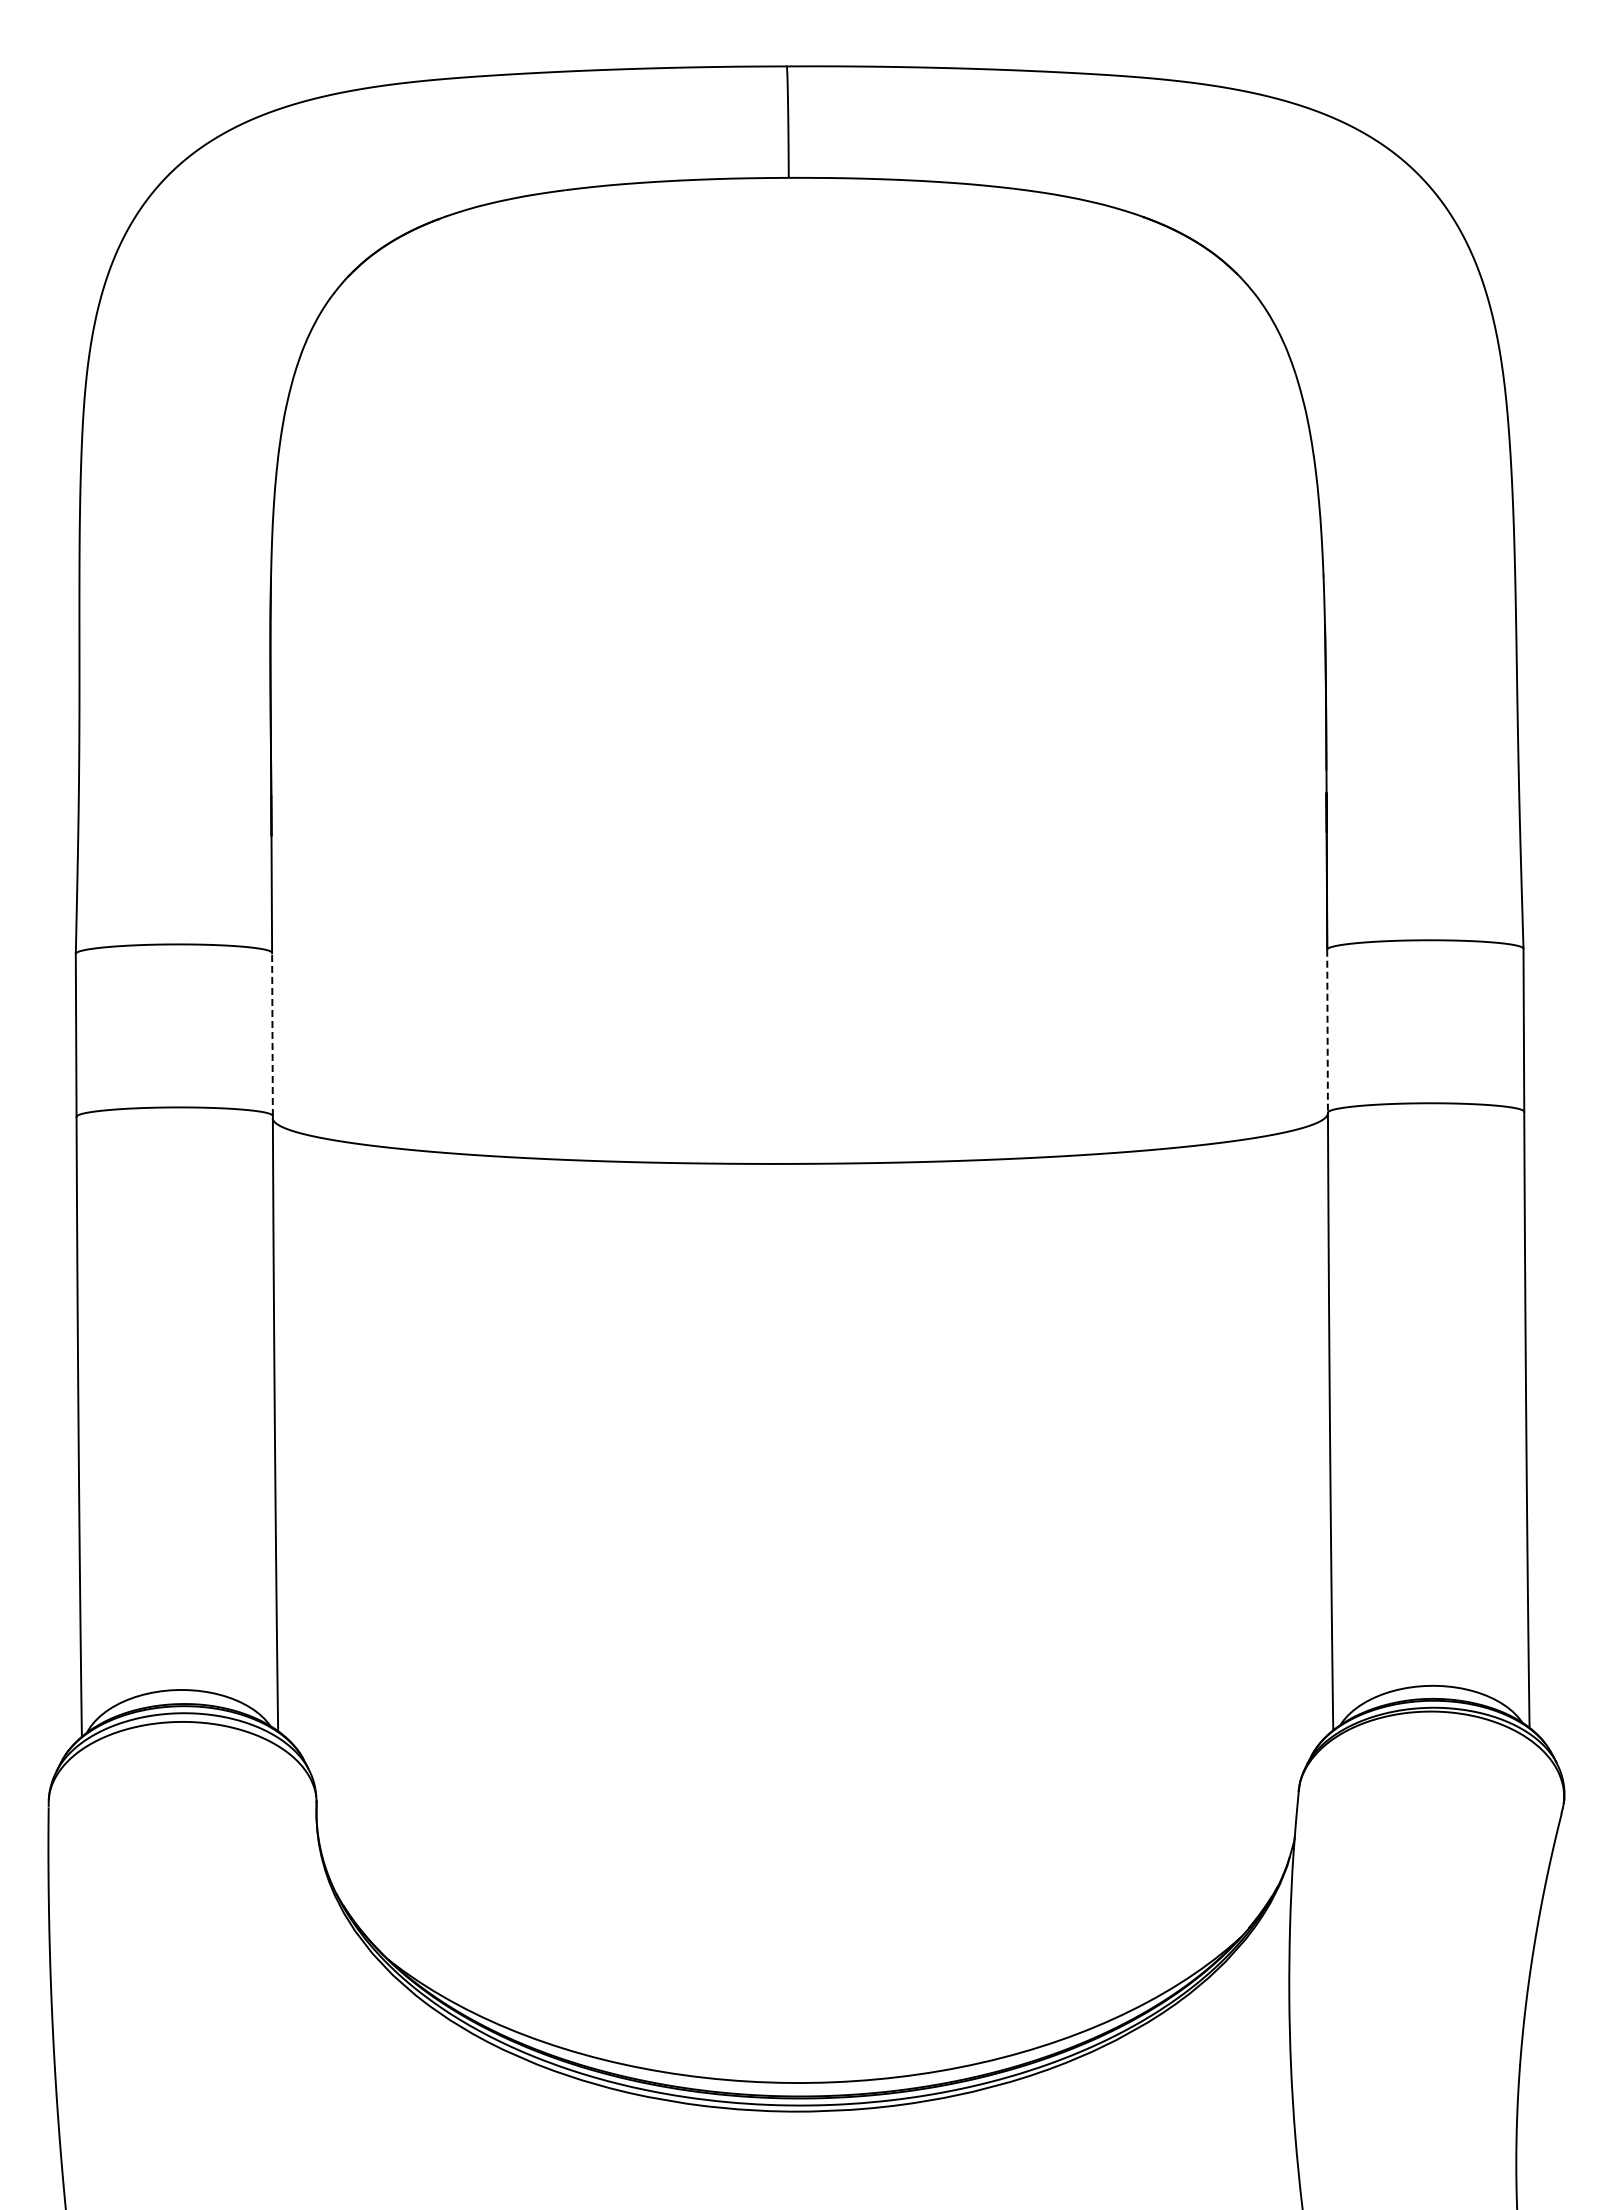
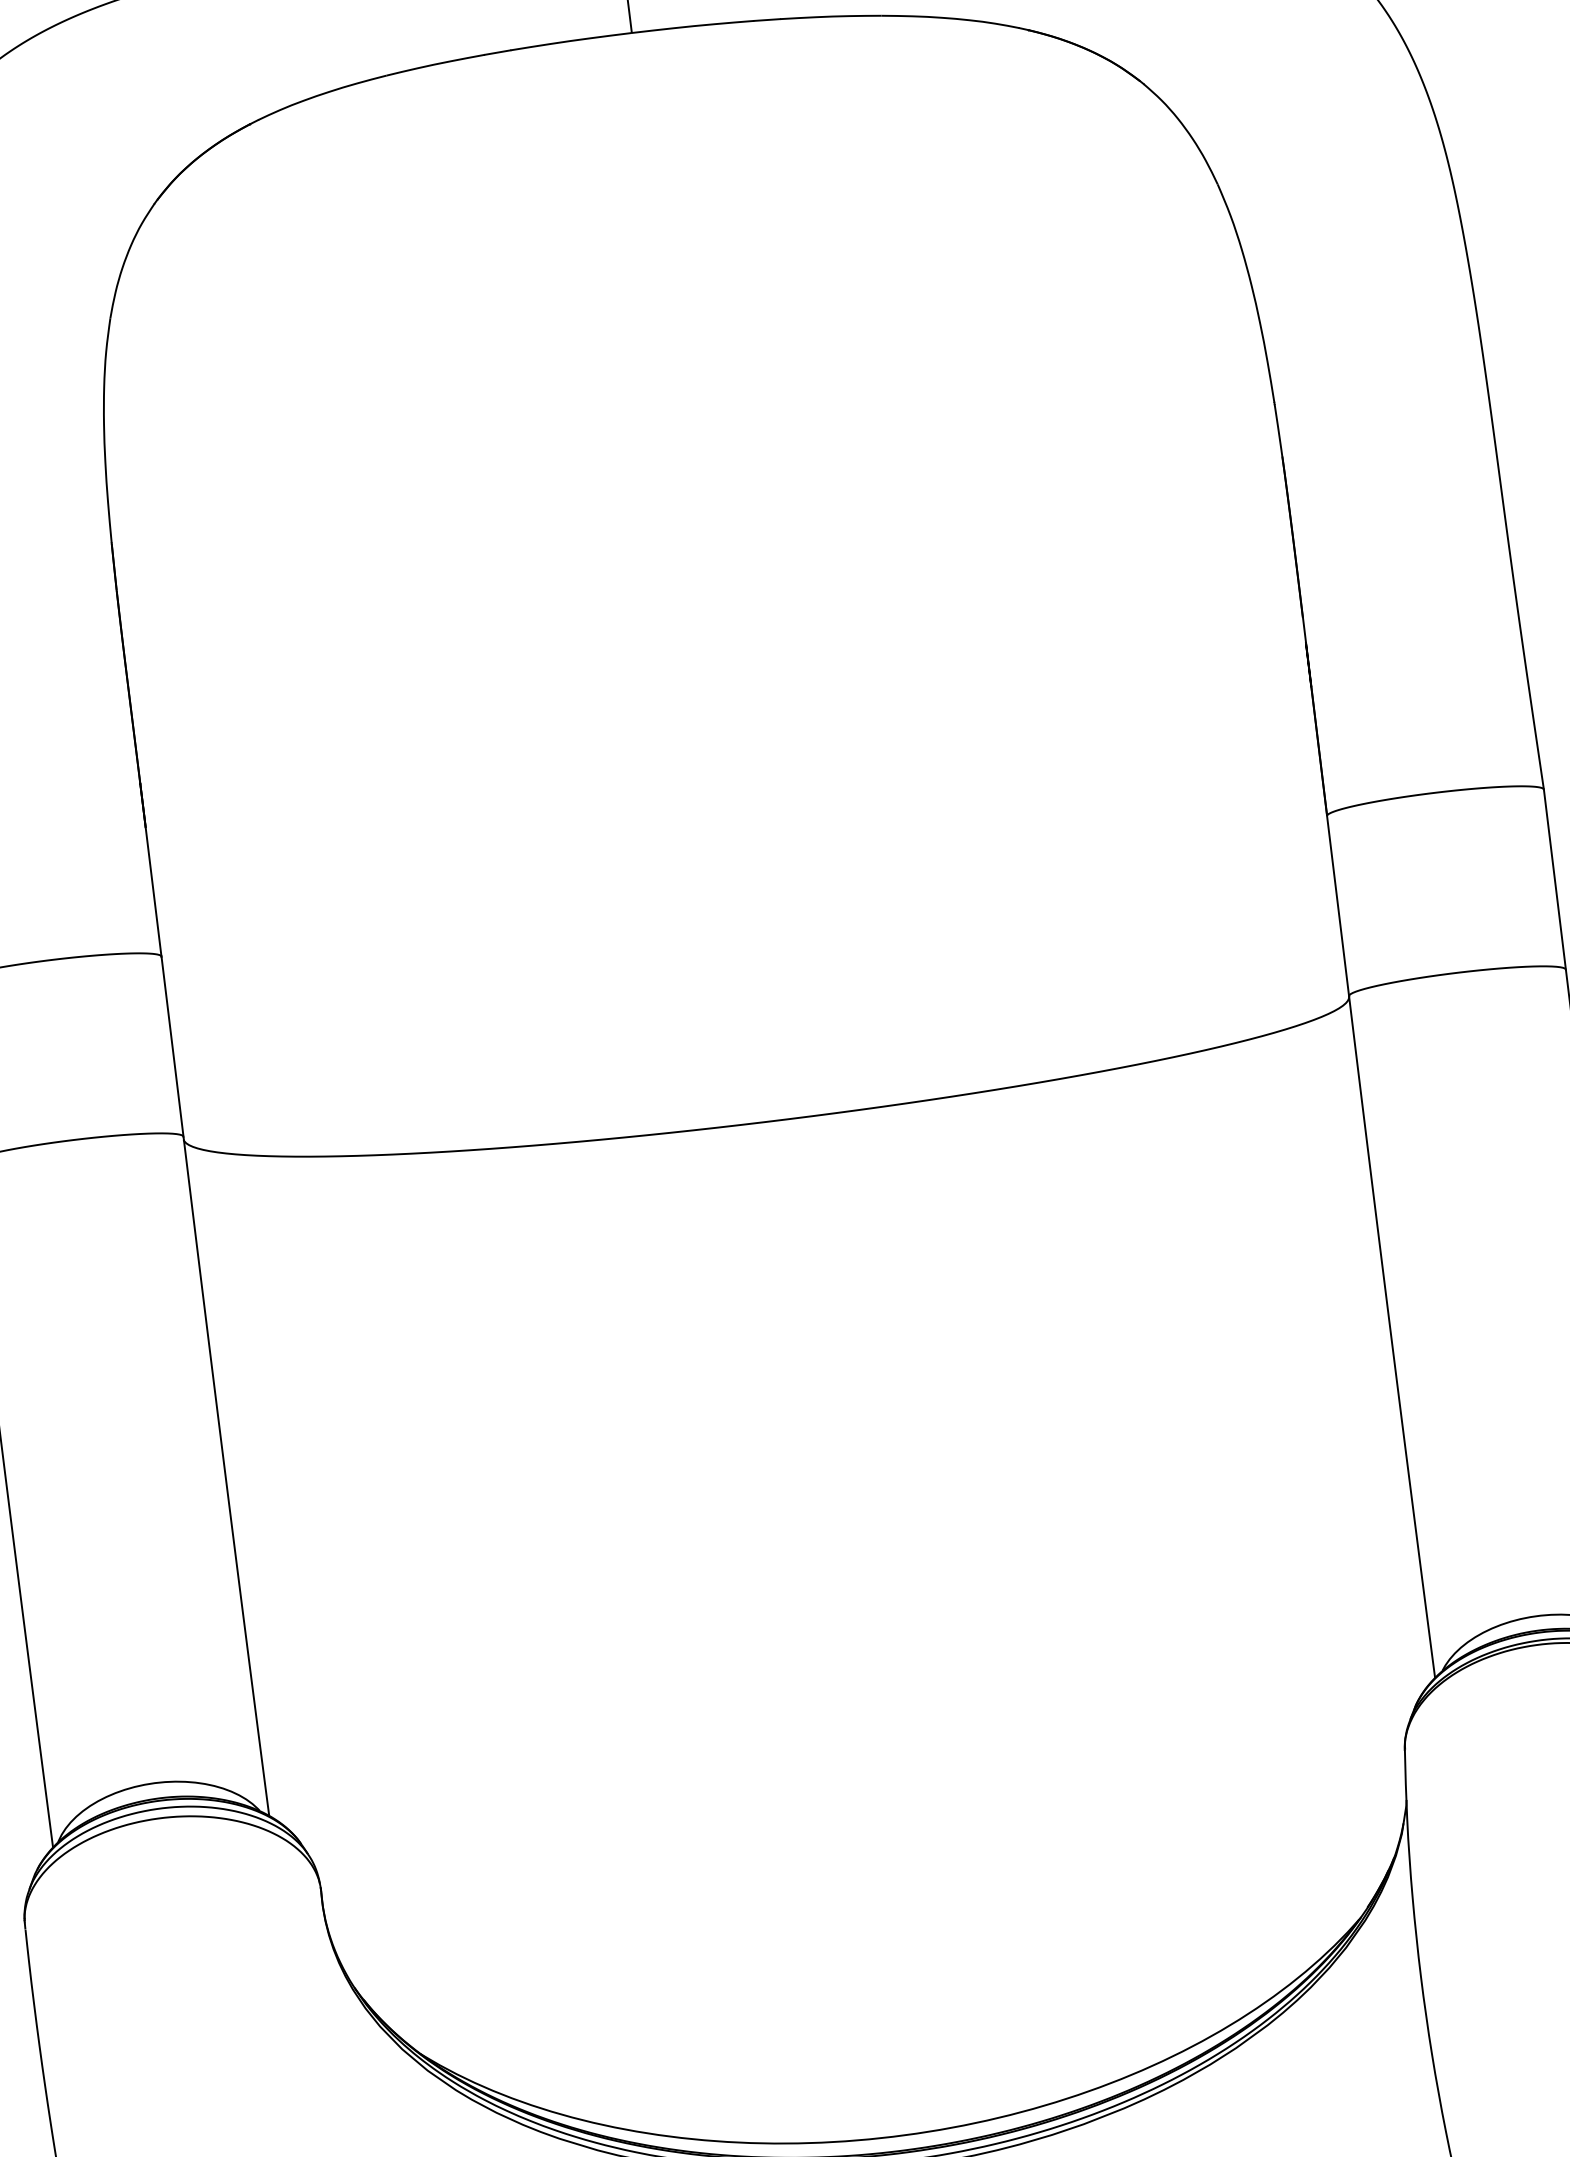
line: (1327, 1031) -> (1338, 906), dashed -> solid
line: (272, 1033) -> (172, 1045), dashed -> solid

